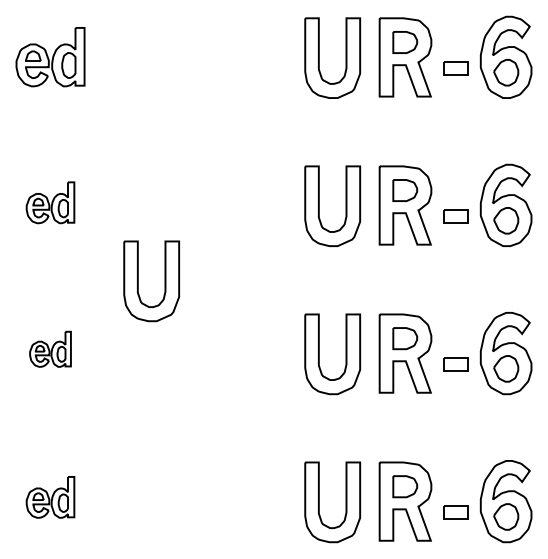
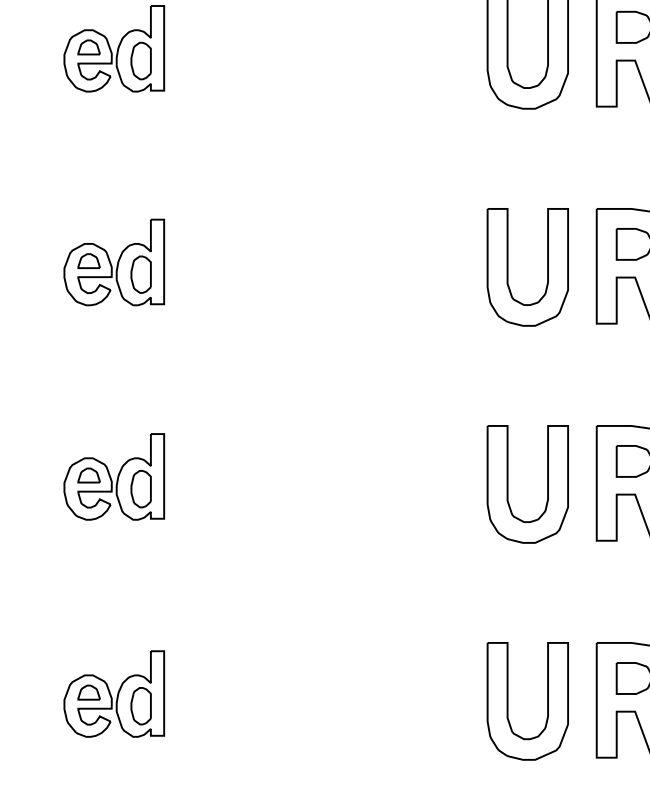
part: (50, 202) -> (114, 261), size x1.43
part: (138, 281) -> (243, 377), removed
part: (50, 349) -> (114, 477), size x1.67
part: (50, 497) -> (114, 694), size x1.43

